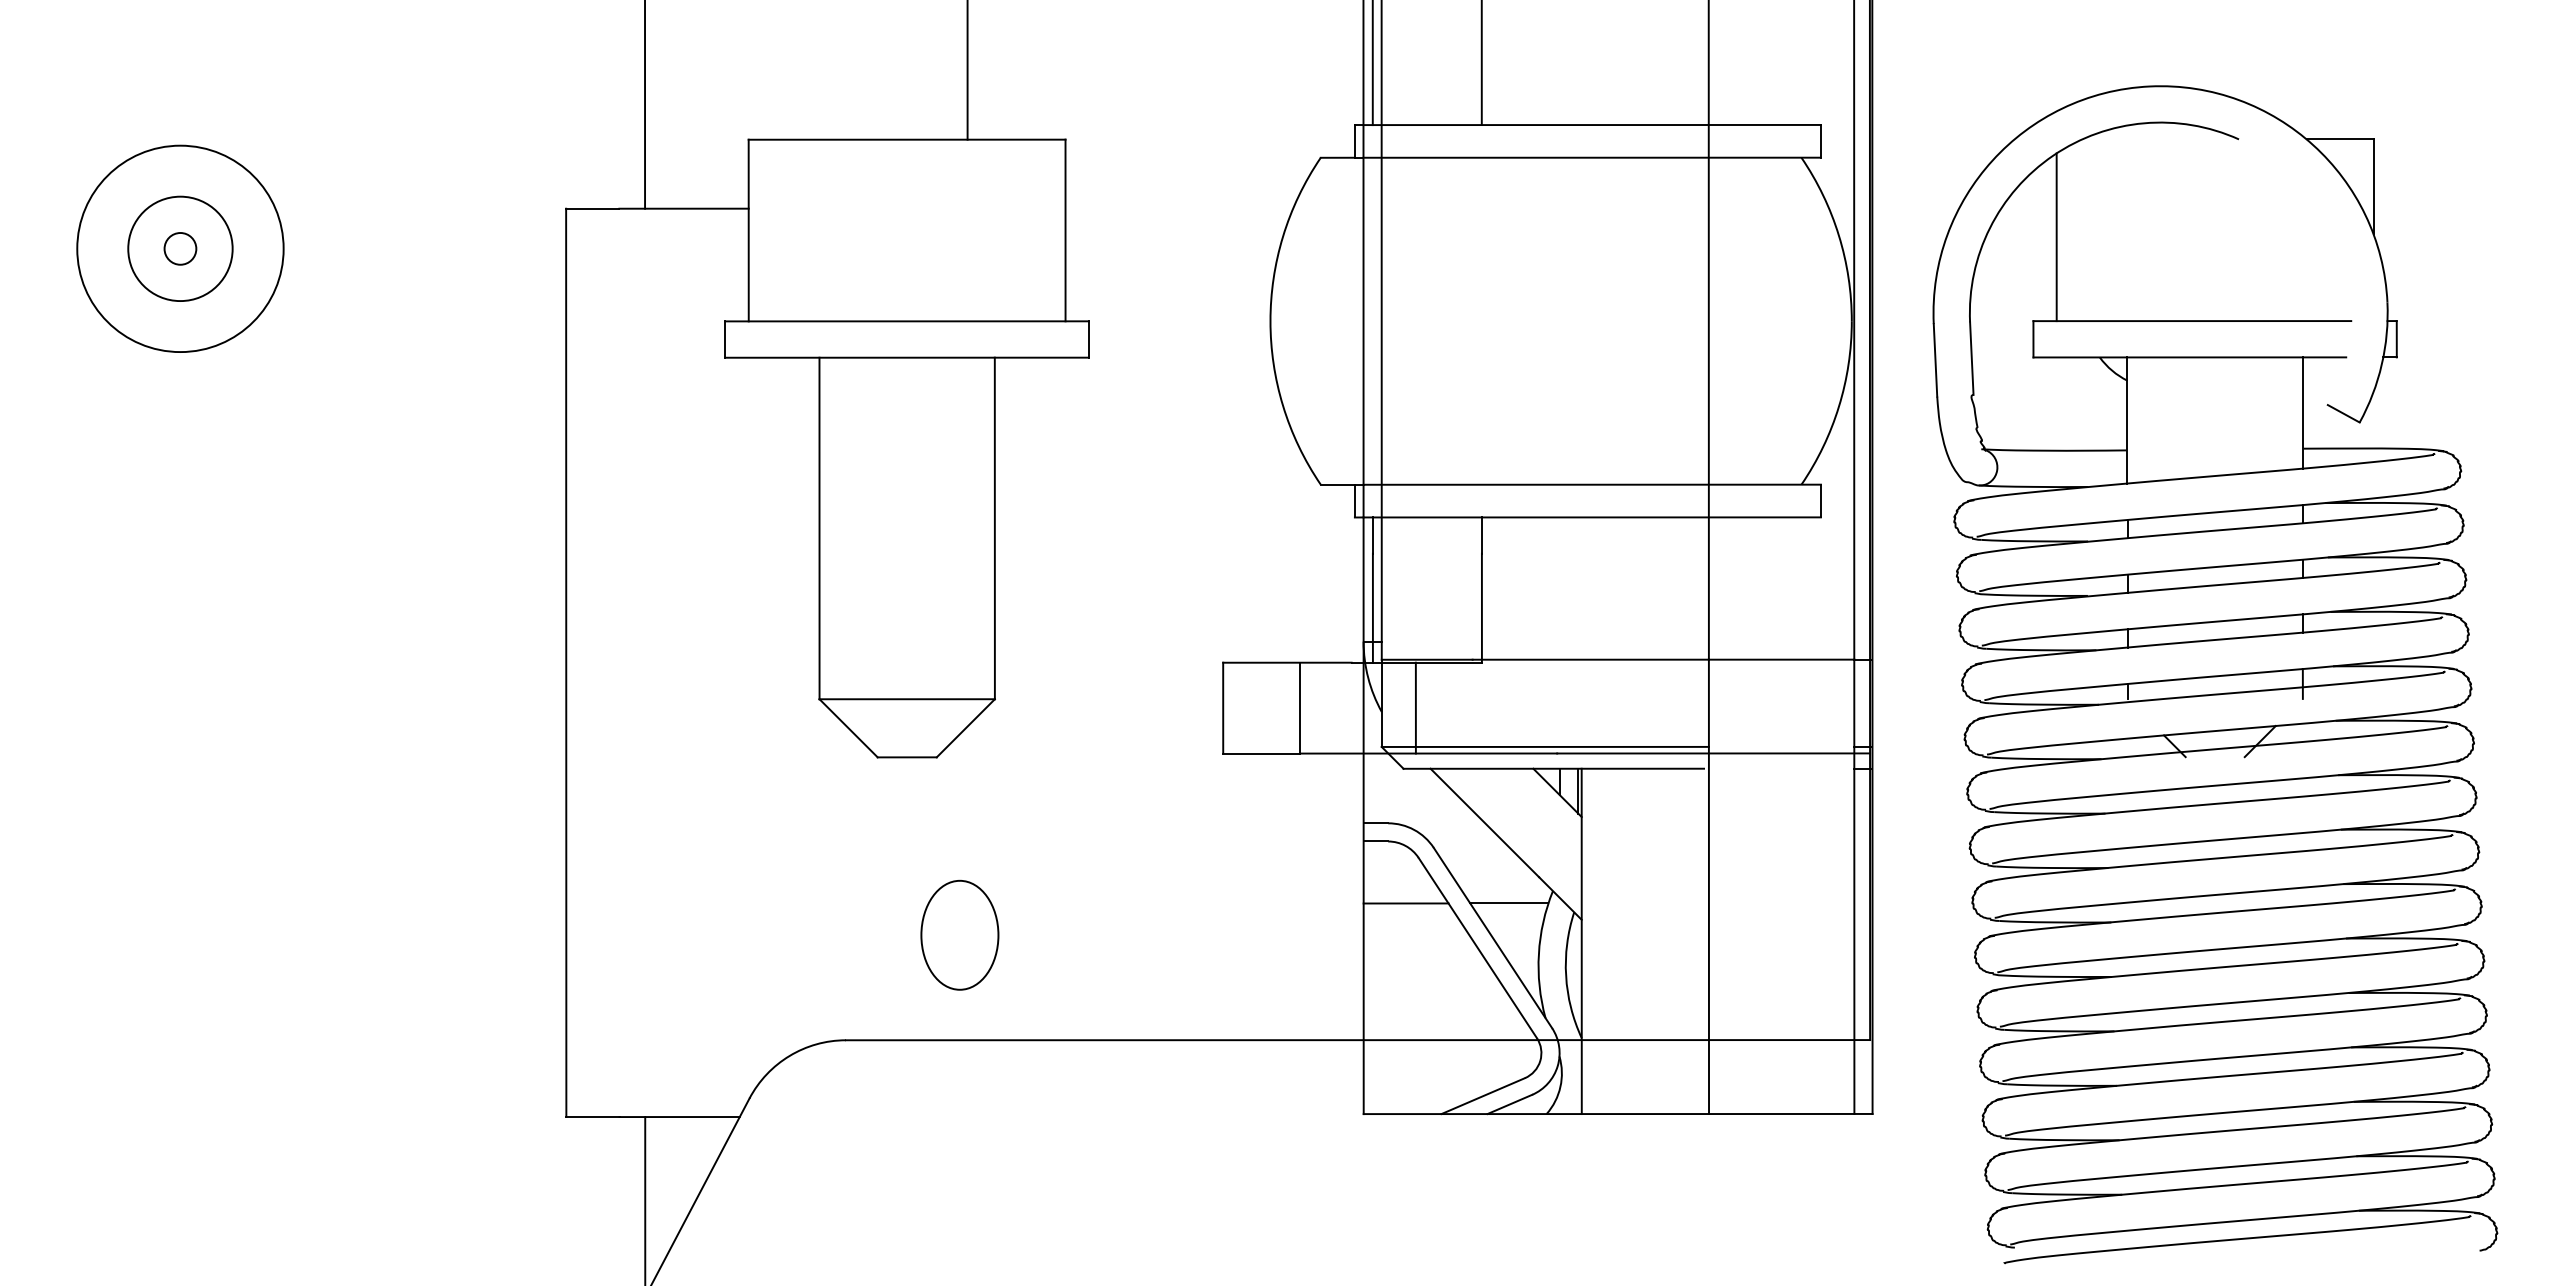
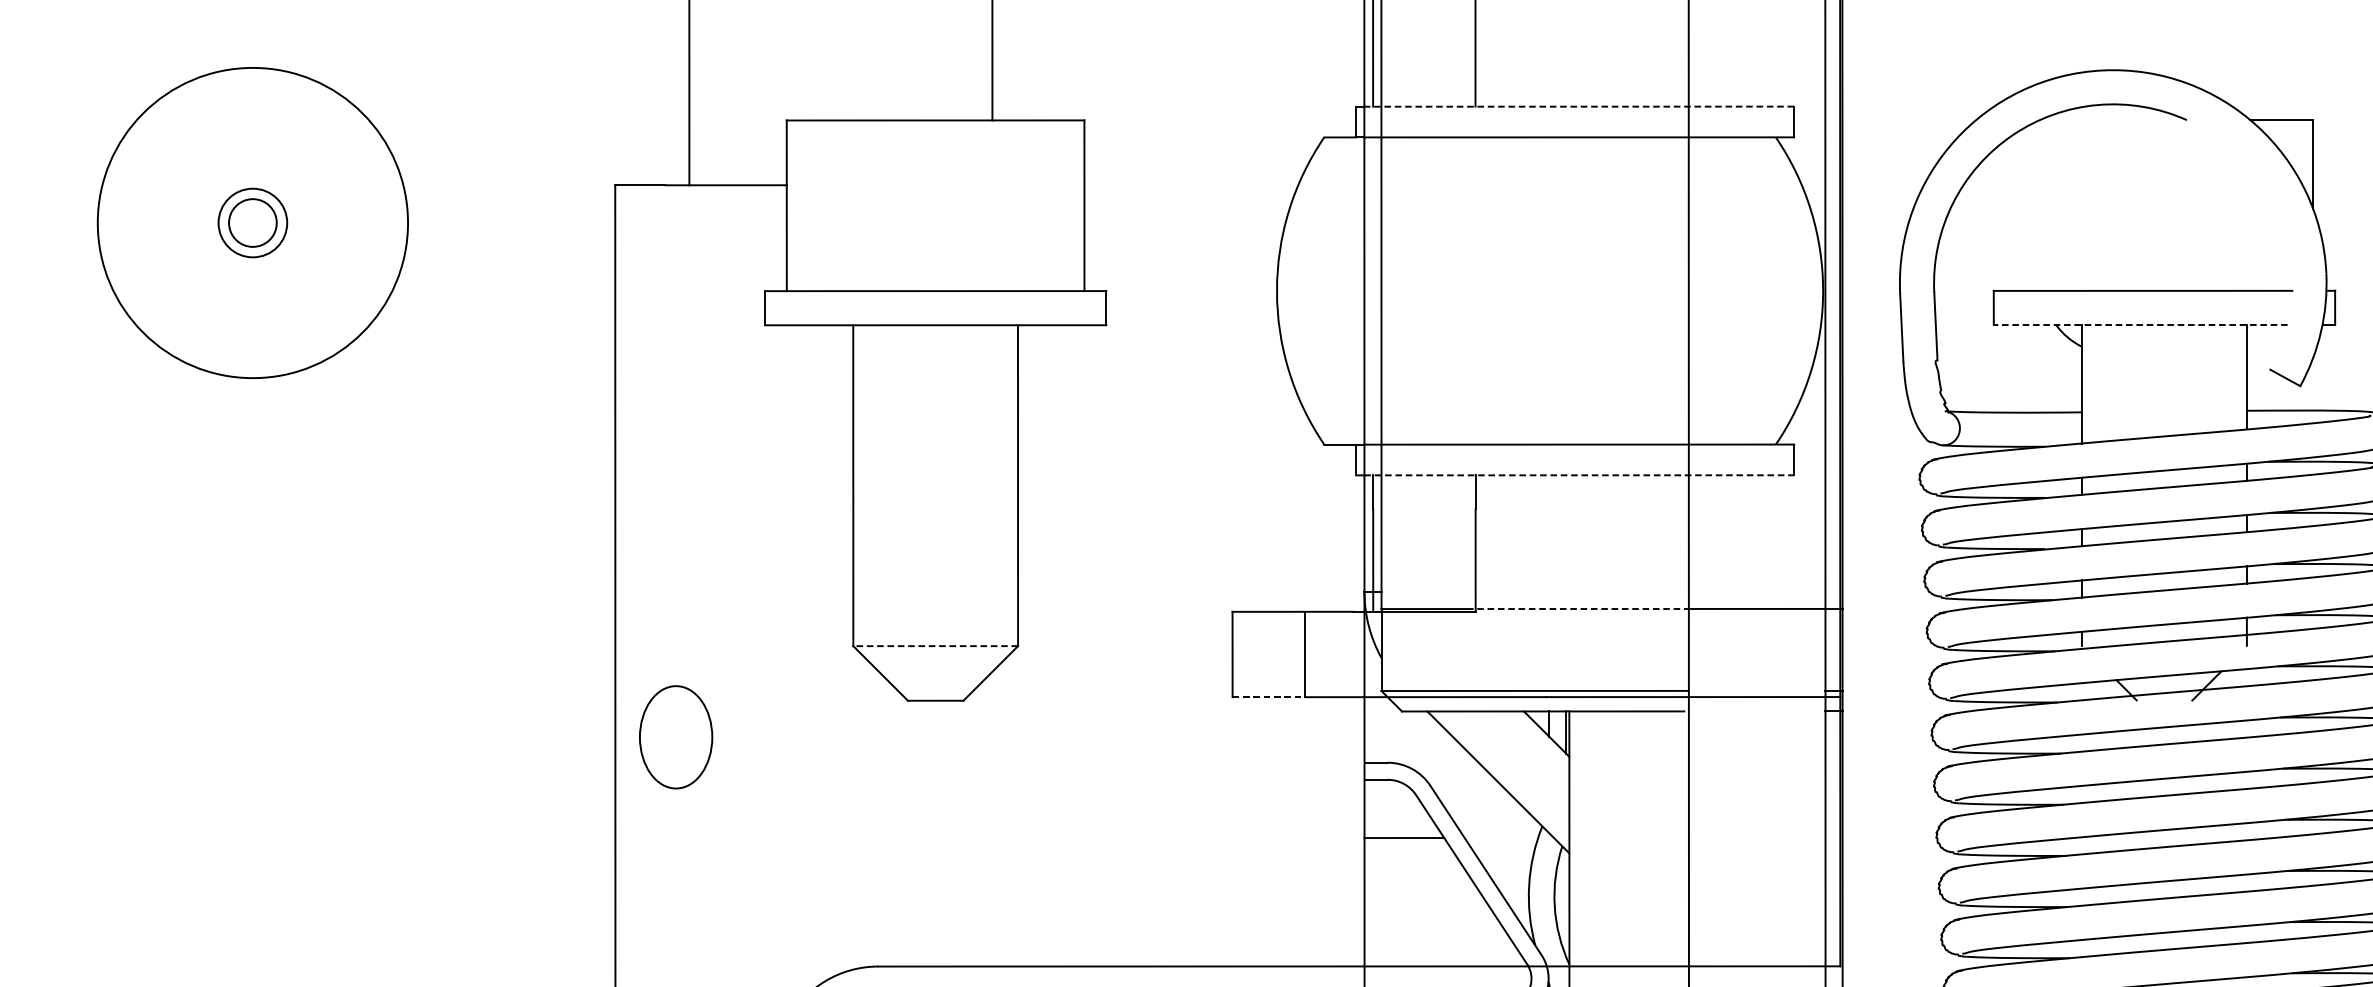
line: (1592, 125) -> (1579, 107), solid -> dashed
line: (2056, 237) -> (2015, 212), removed
circle: (180, 248) -> (252, 222), size x0.7
circle: (180, 248) -> (252, 222), size x1.6
circle: (180, 248) -> (252, 222), size x1.6
line: (2189, 357) -> (2140, 325), solid -> dashed
line: (1592, 517) -> (1579, 475), solid -> dashed
line: (1591, 659) -> (1578, 608), solid -> dashed
line: (907, 699) -> (935, 646), solid -> dashed
line: (1415, 707) -> (1413, 653), removed
line: (1261, 753) -> (1268, 697), solid -> dashed
line: (1509, 903) -> (1501, 838), removed
part: (959, 934) -> (675, 736), moved

